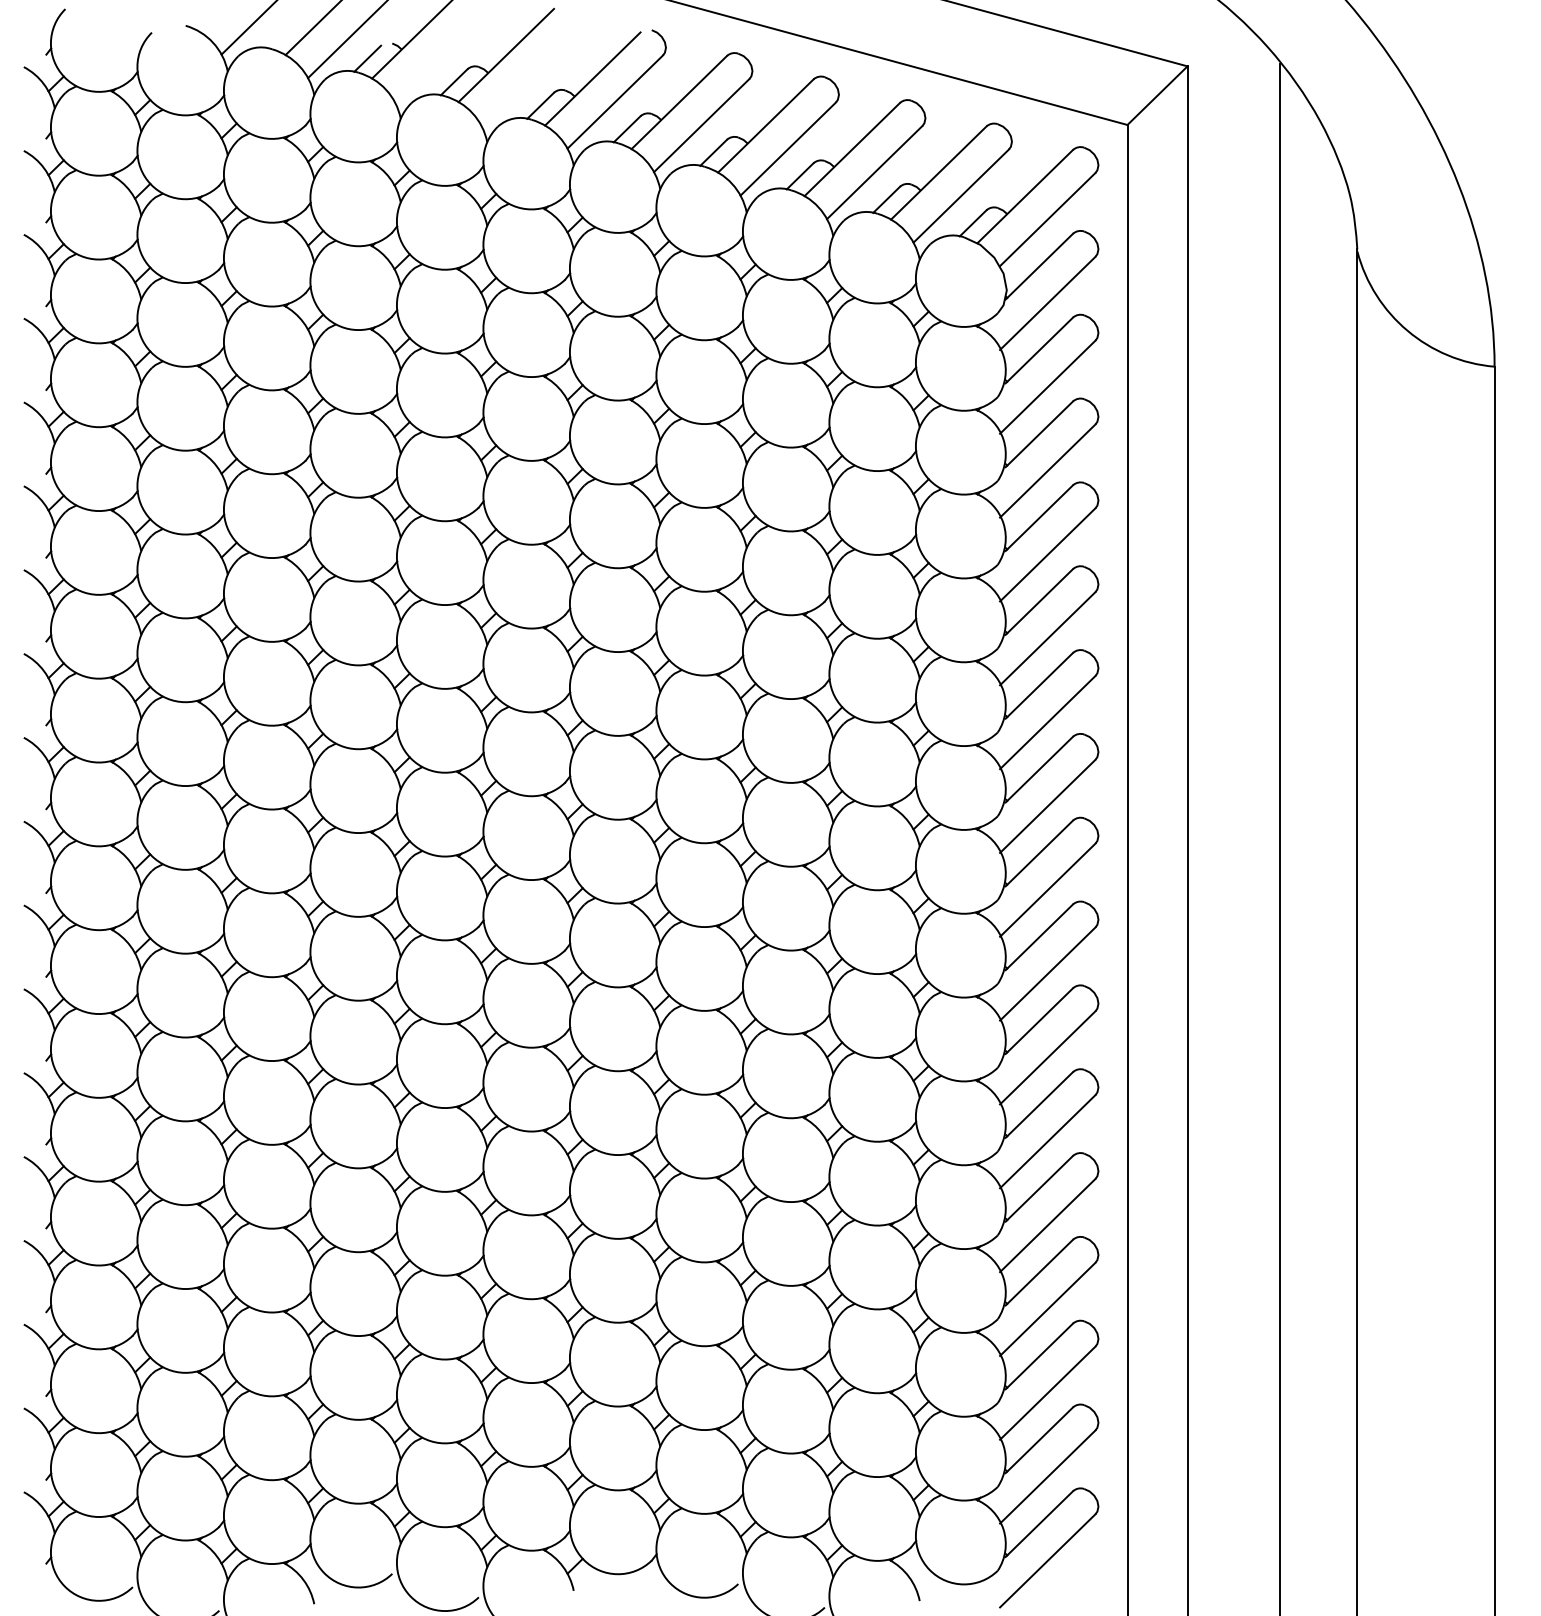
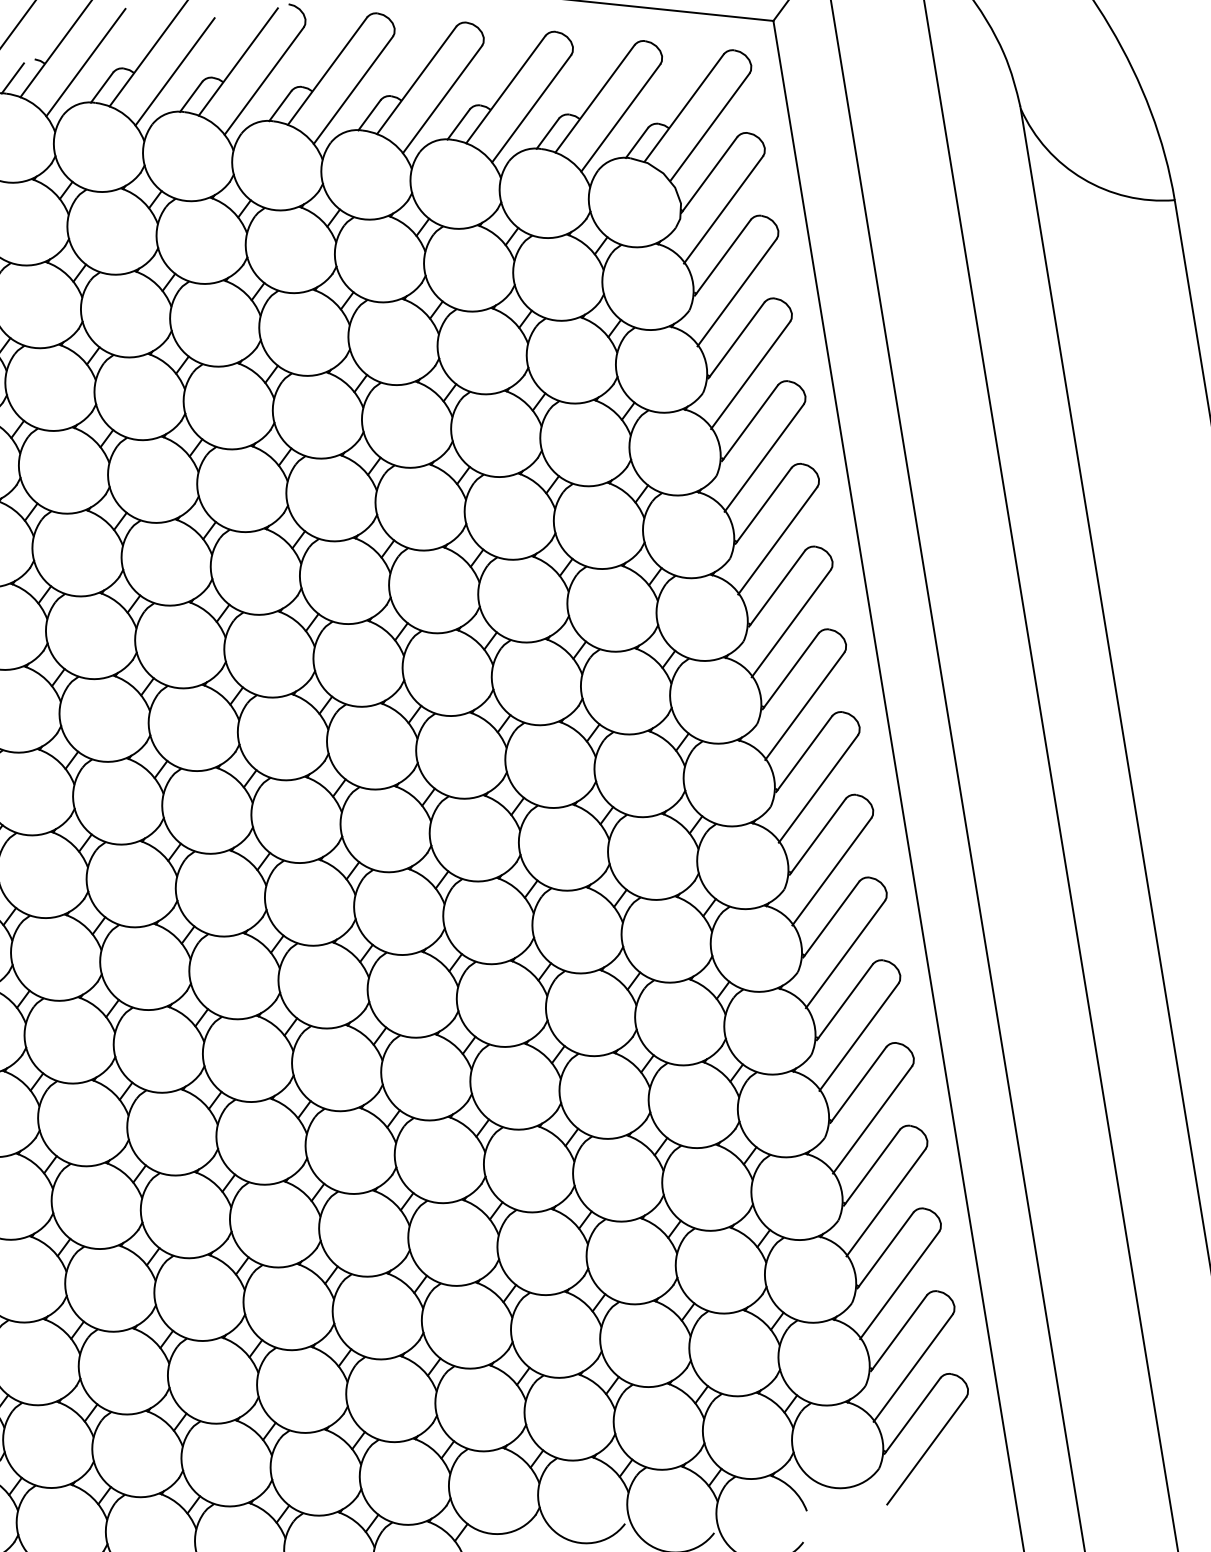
line: (442, 54) -> (86, 62), added
line: (528, 78) -> (174, 71), added

